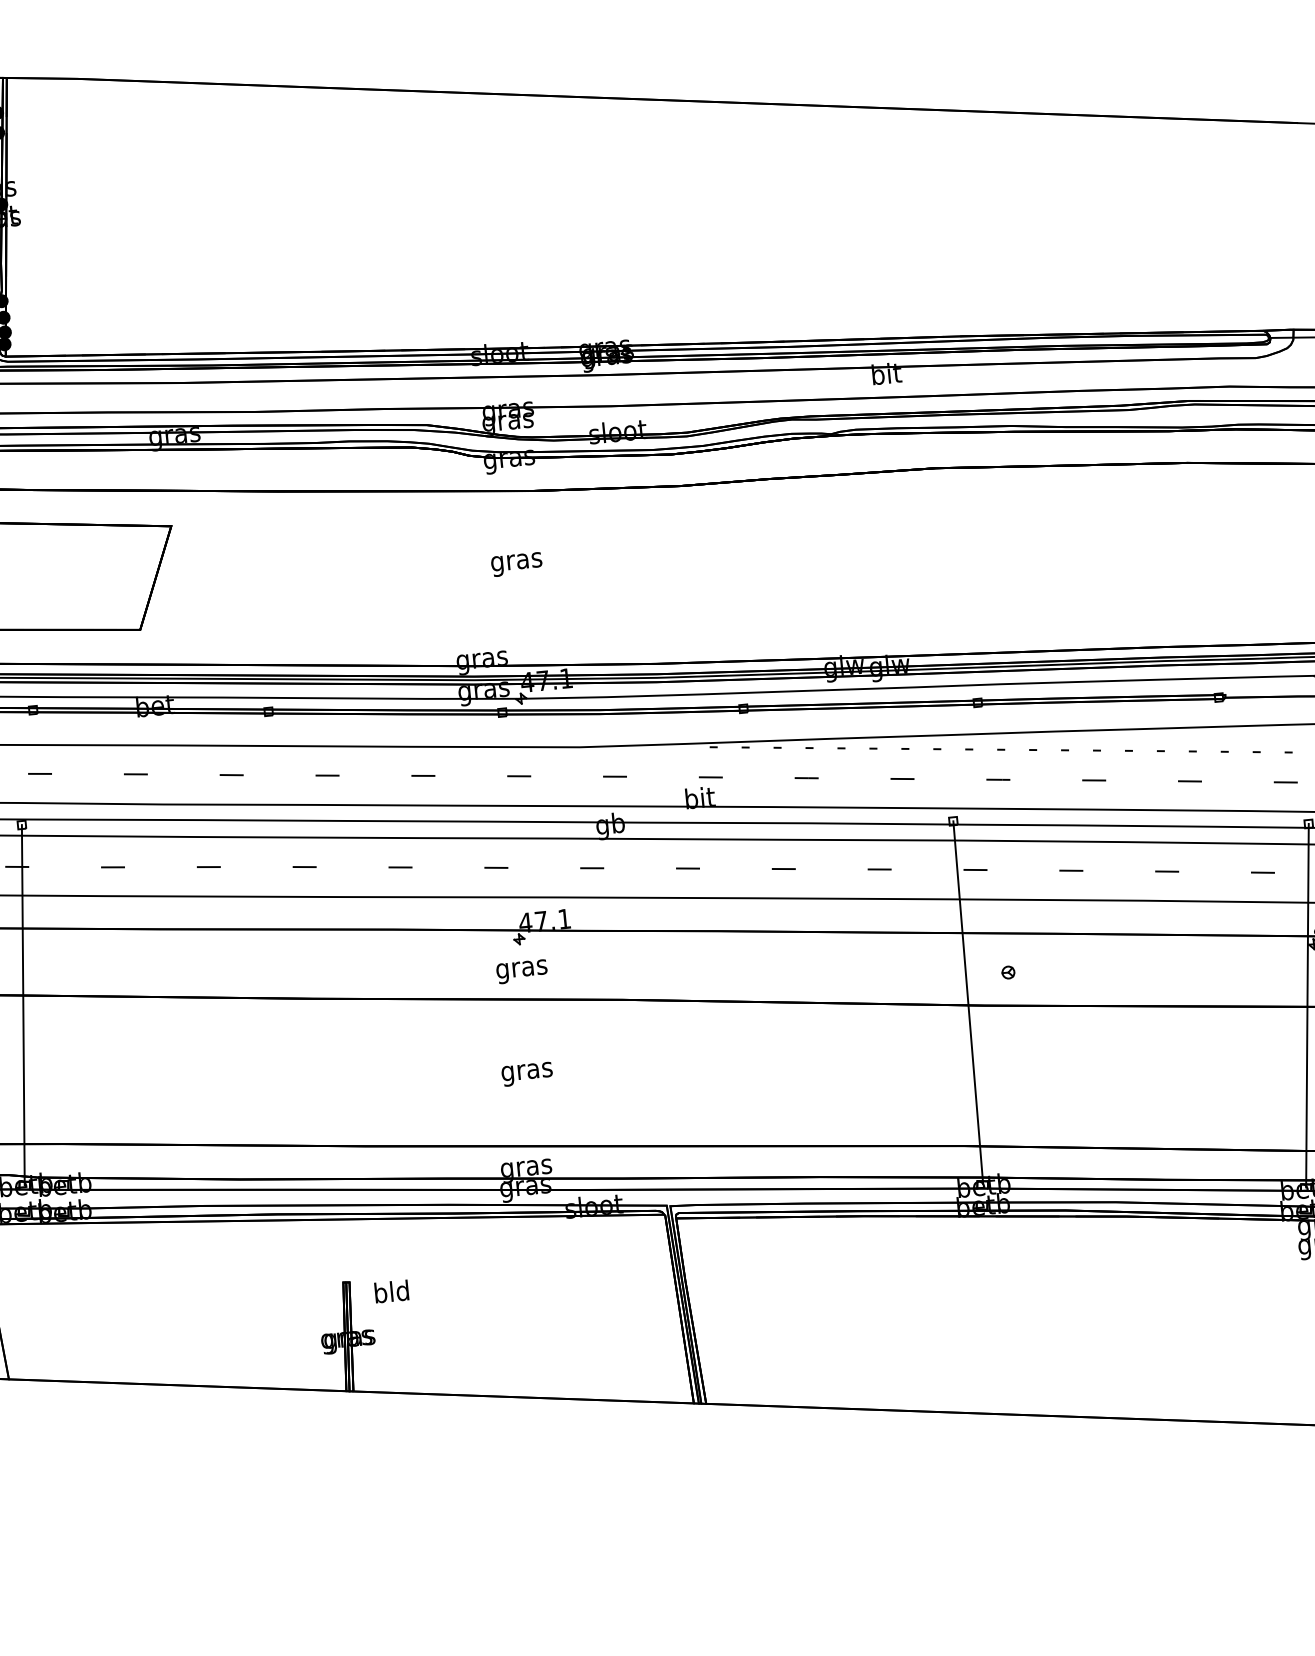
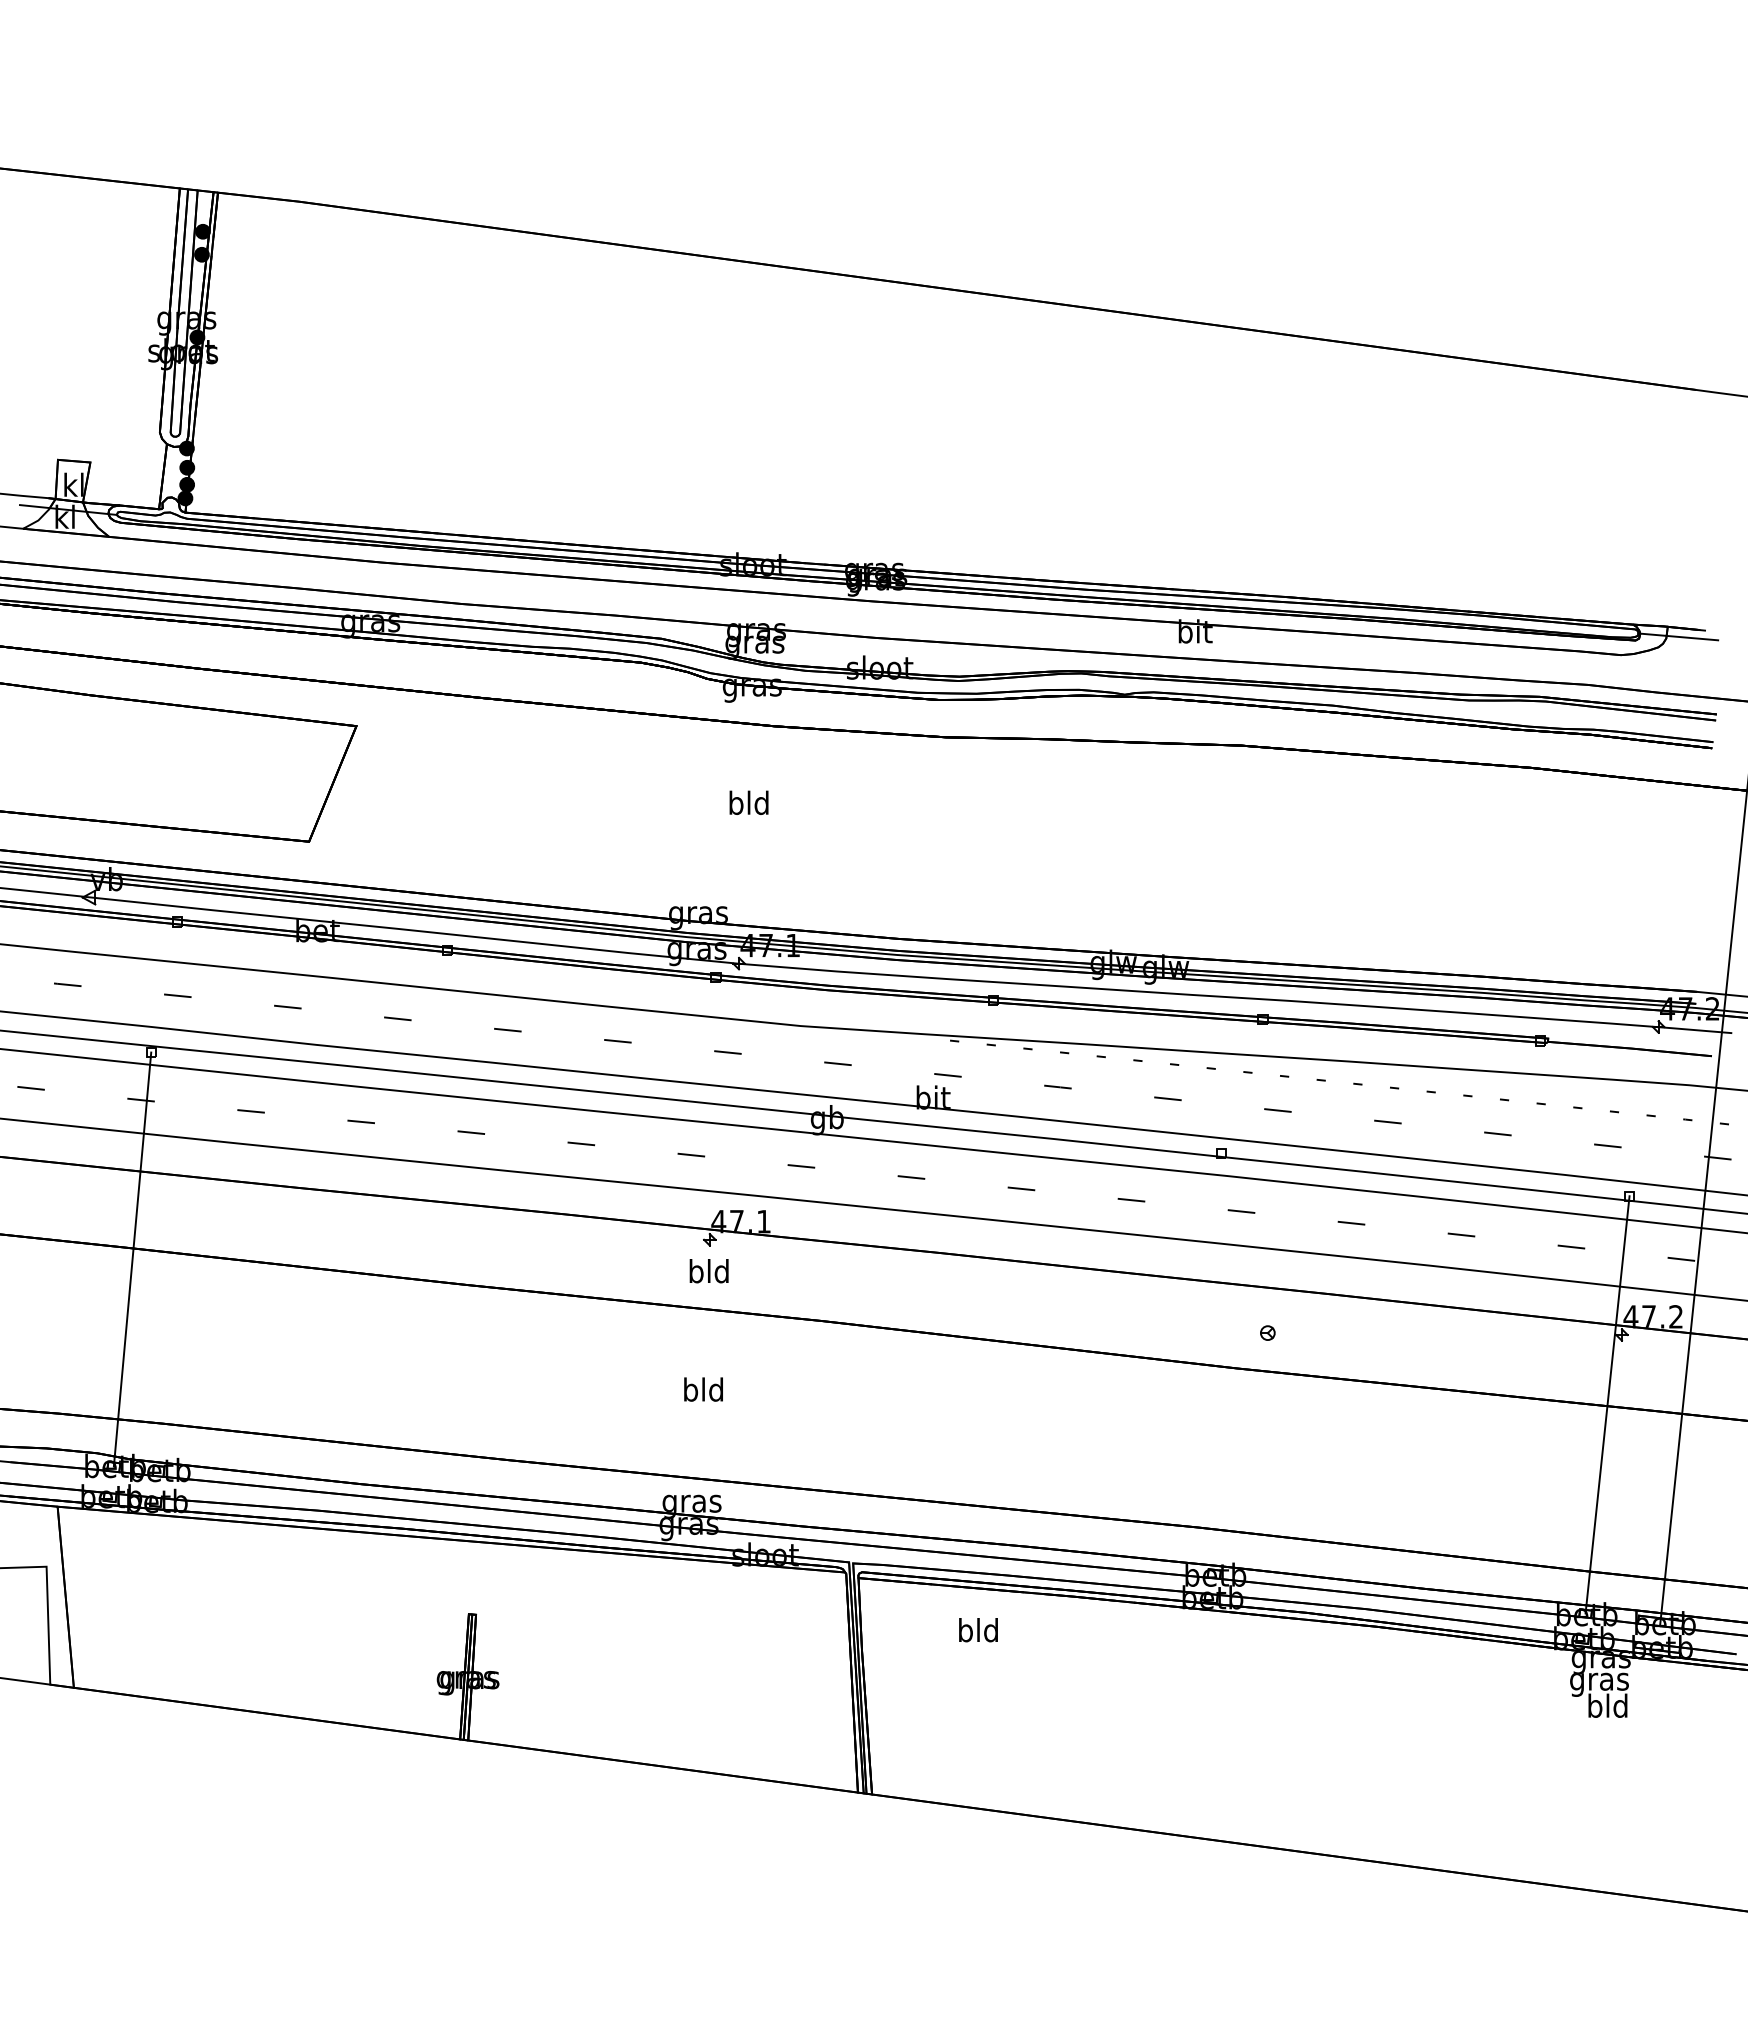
text: (516, 561) -> (748, 805), gras -> bld
text: (521, 969) -> (708, 1274), gras -> bld
line: (967, 1002) -> (1217, 1362), removed
text: (526, 1071) -> (703, 1392), gras -> bld
text: (391, 1291) -> (978, 1630), moved

